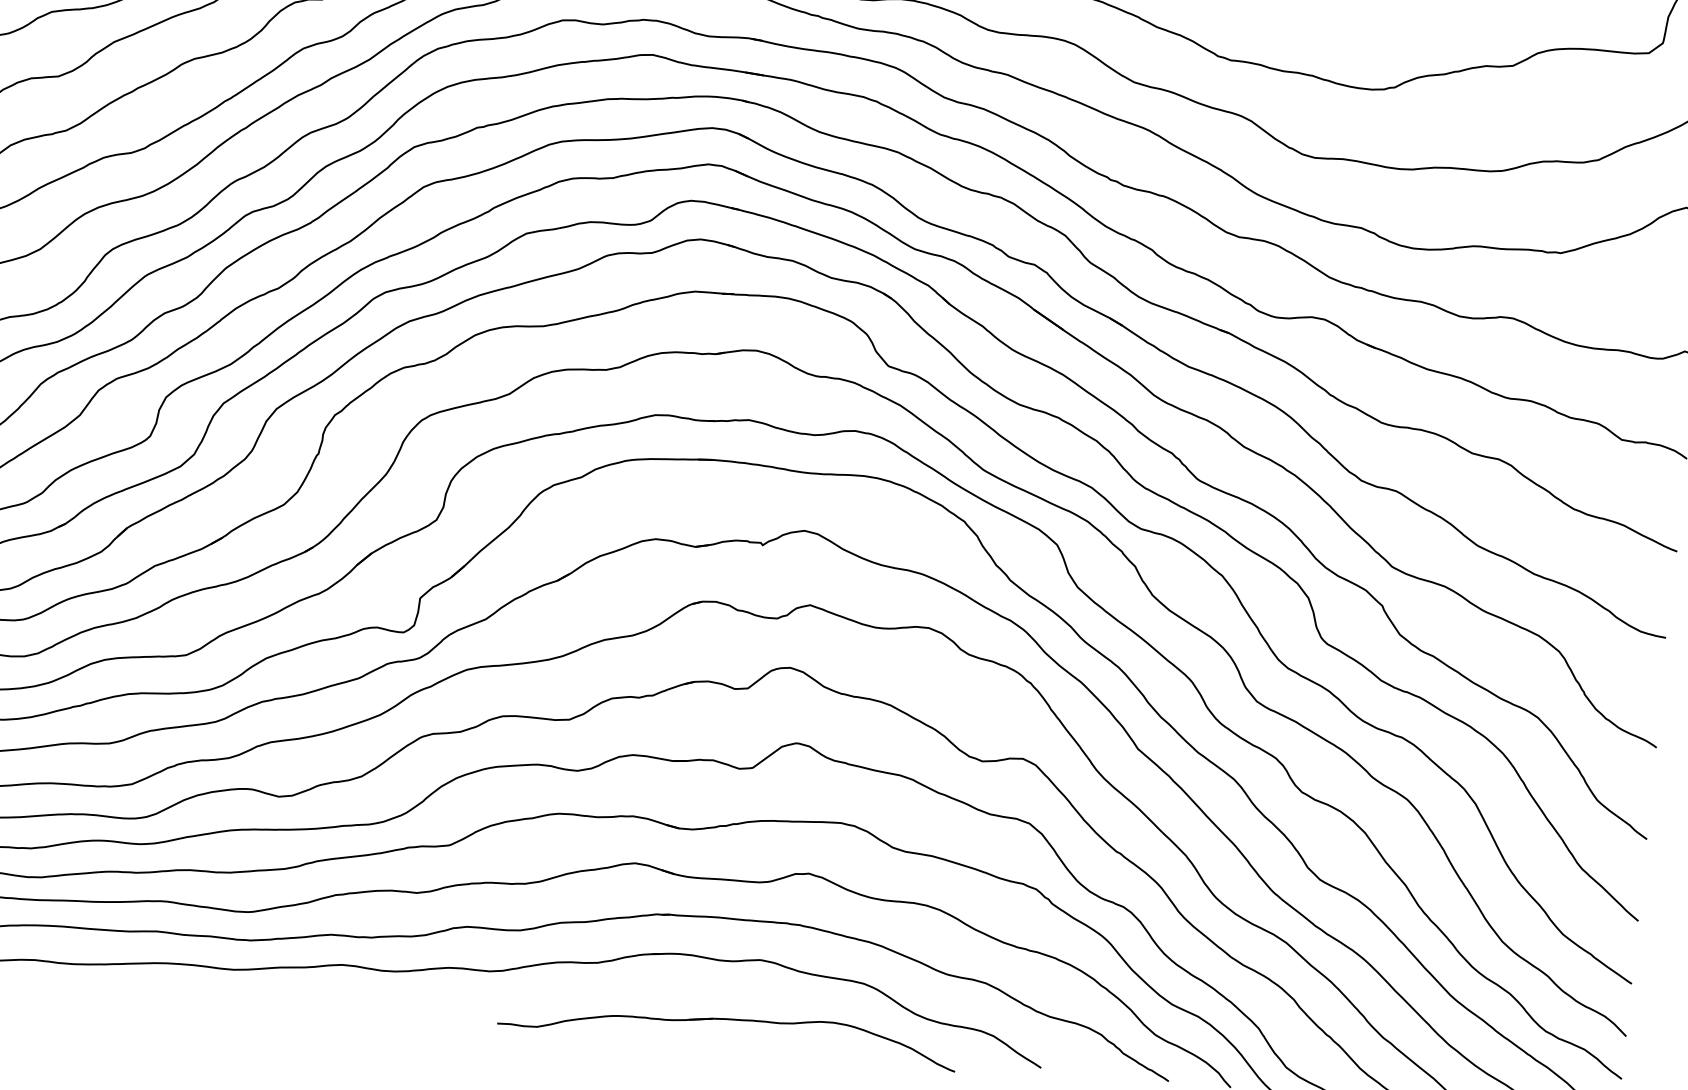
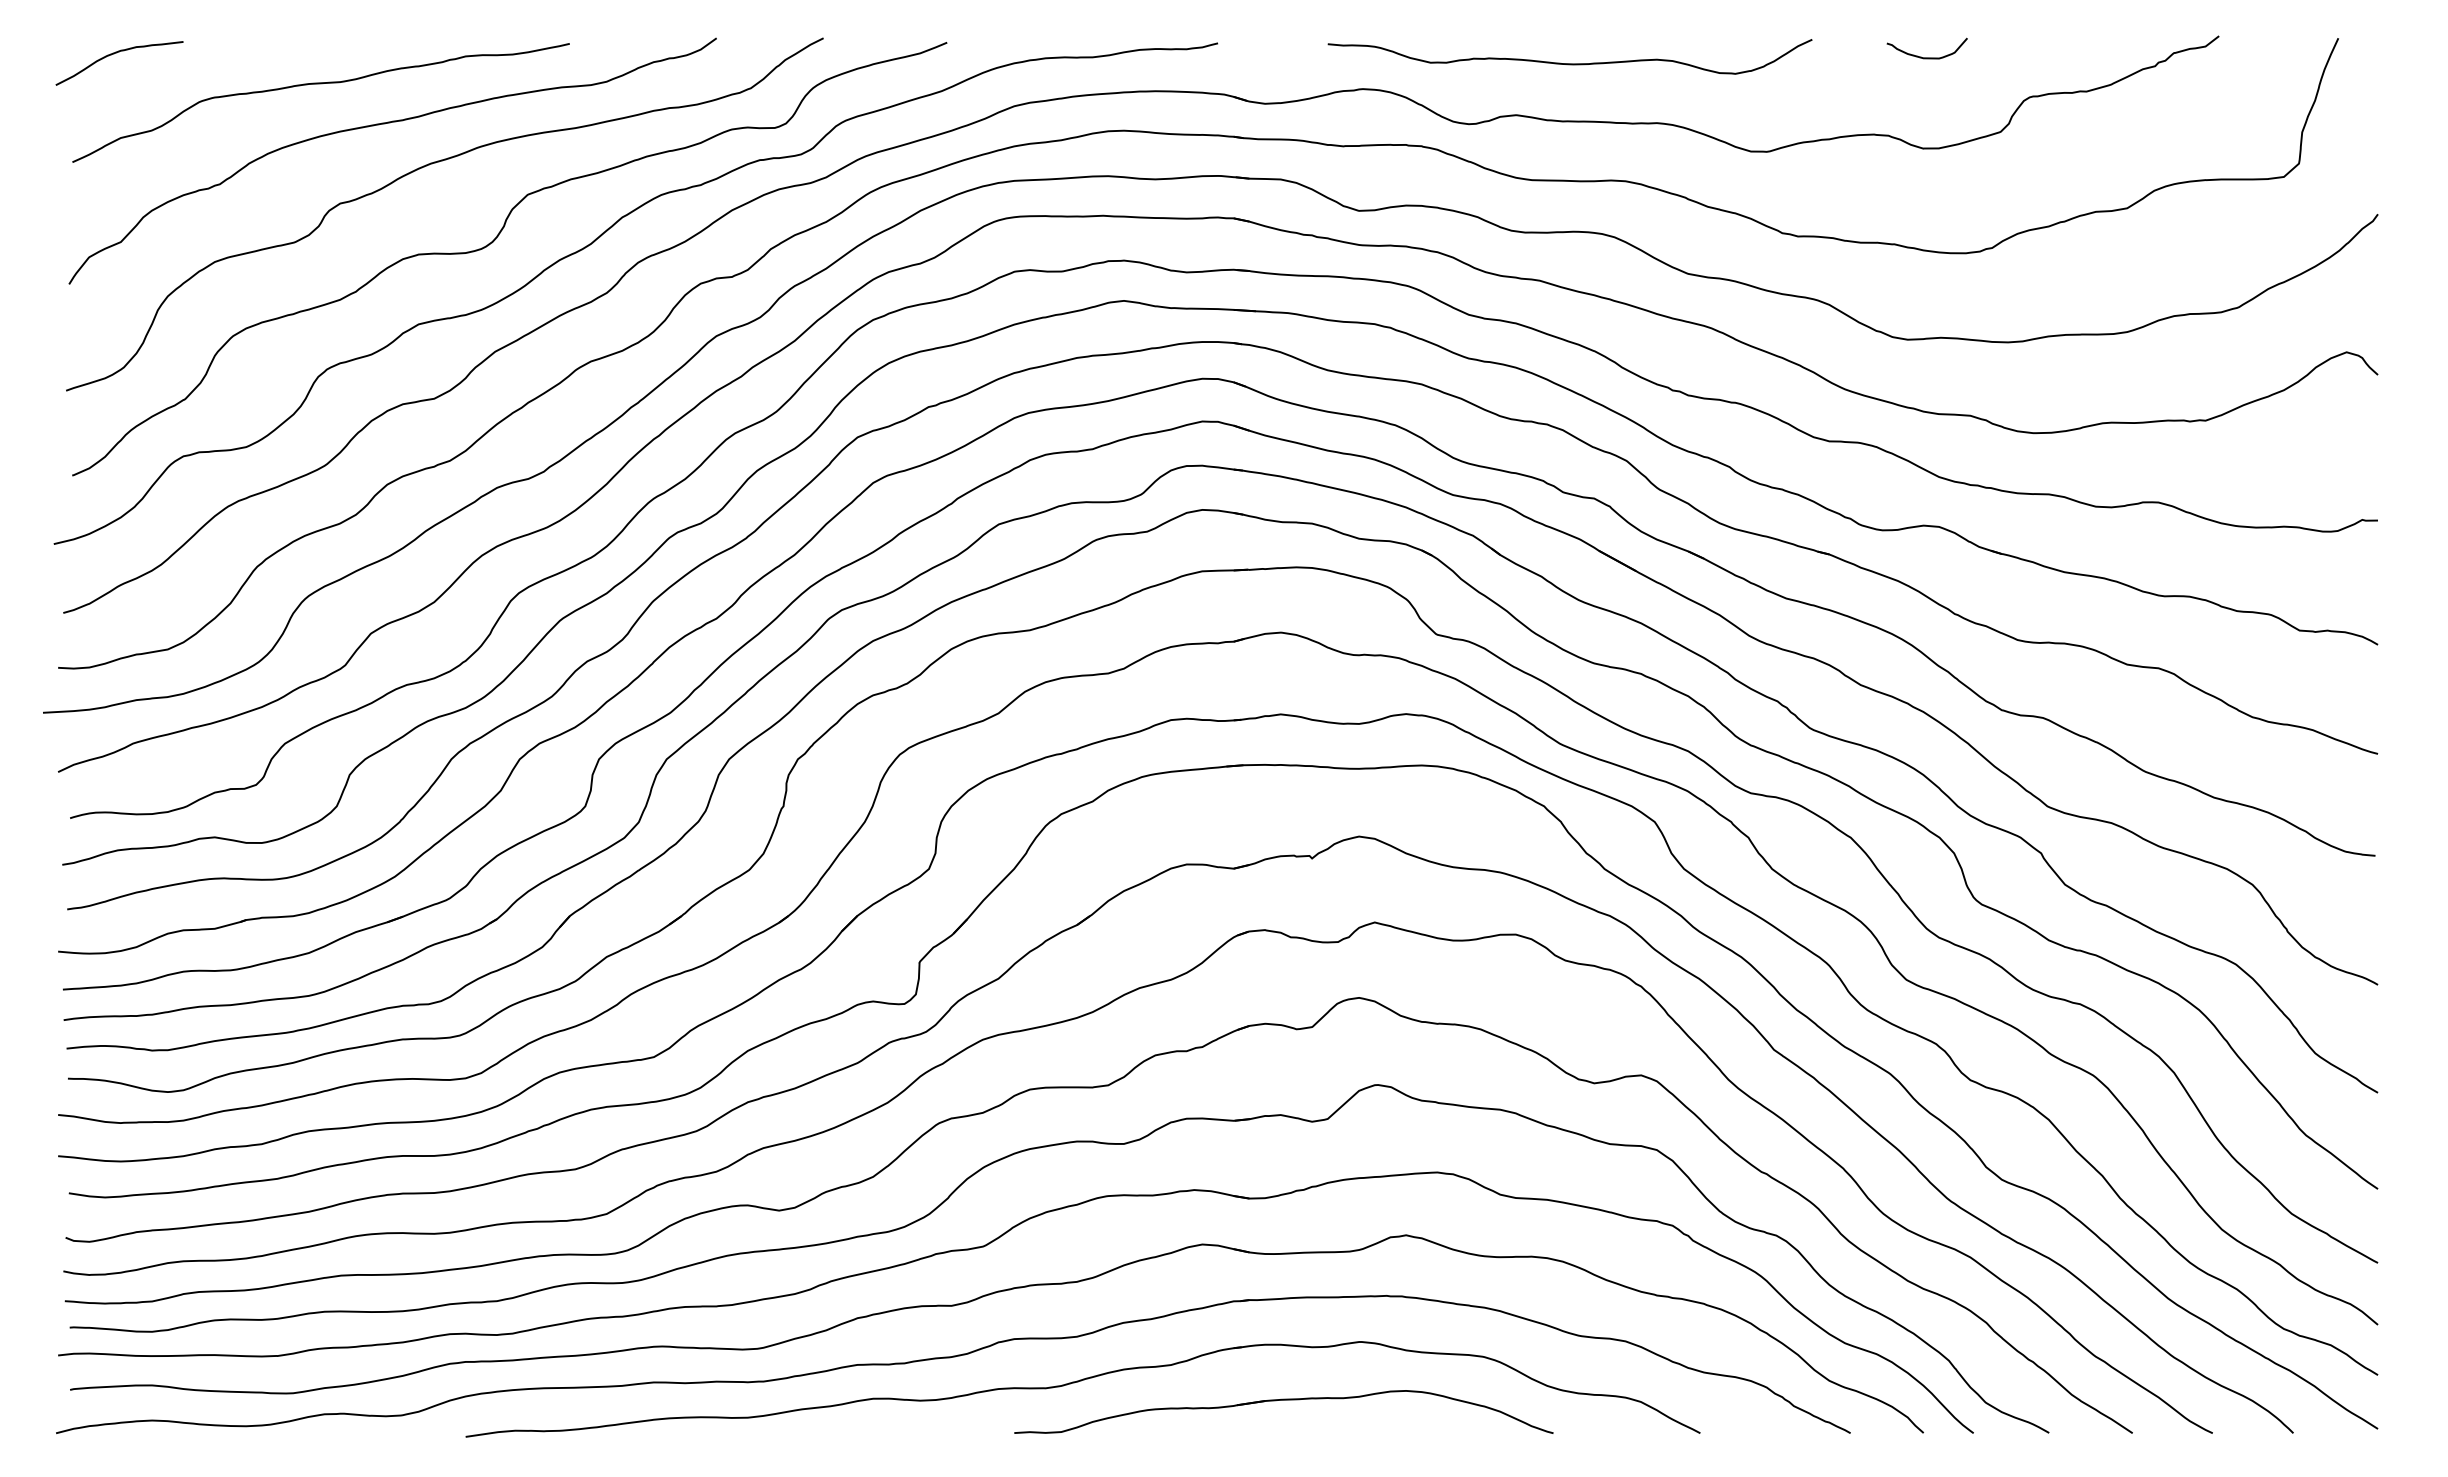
part: (728, 1019) -> (1283, 1400), moved

